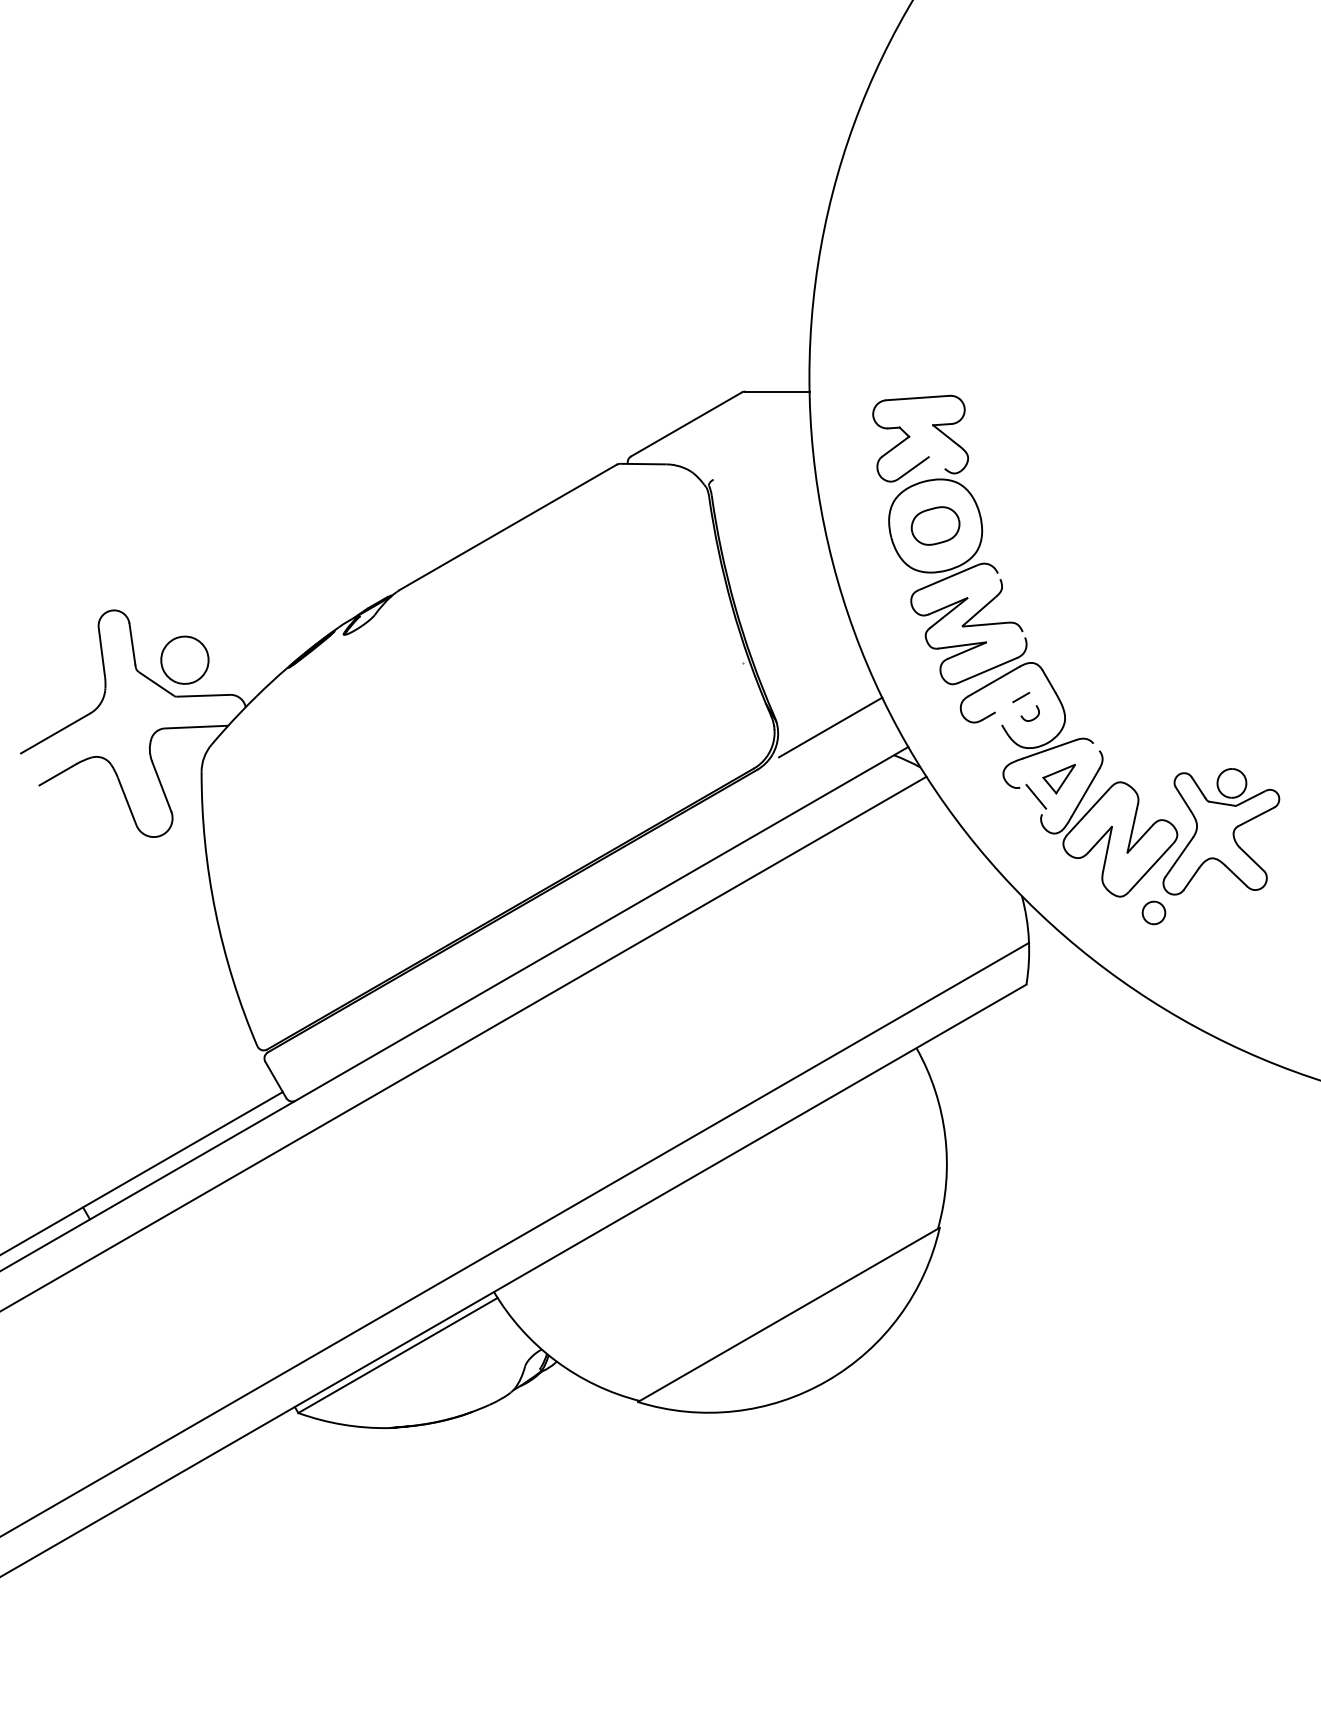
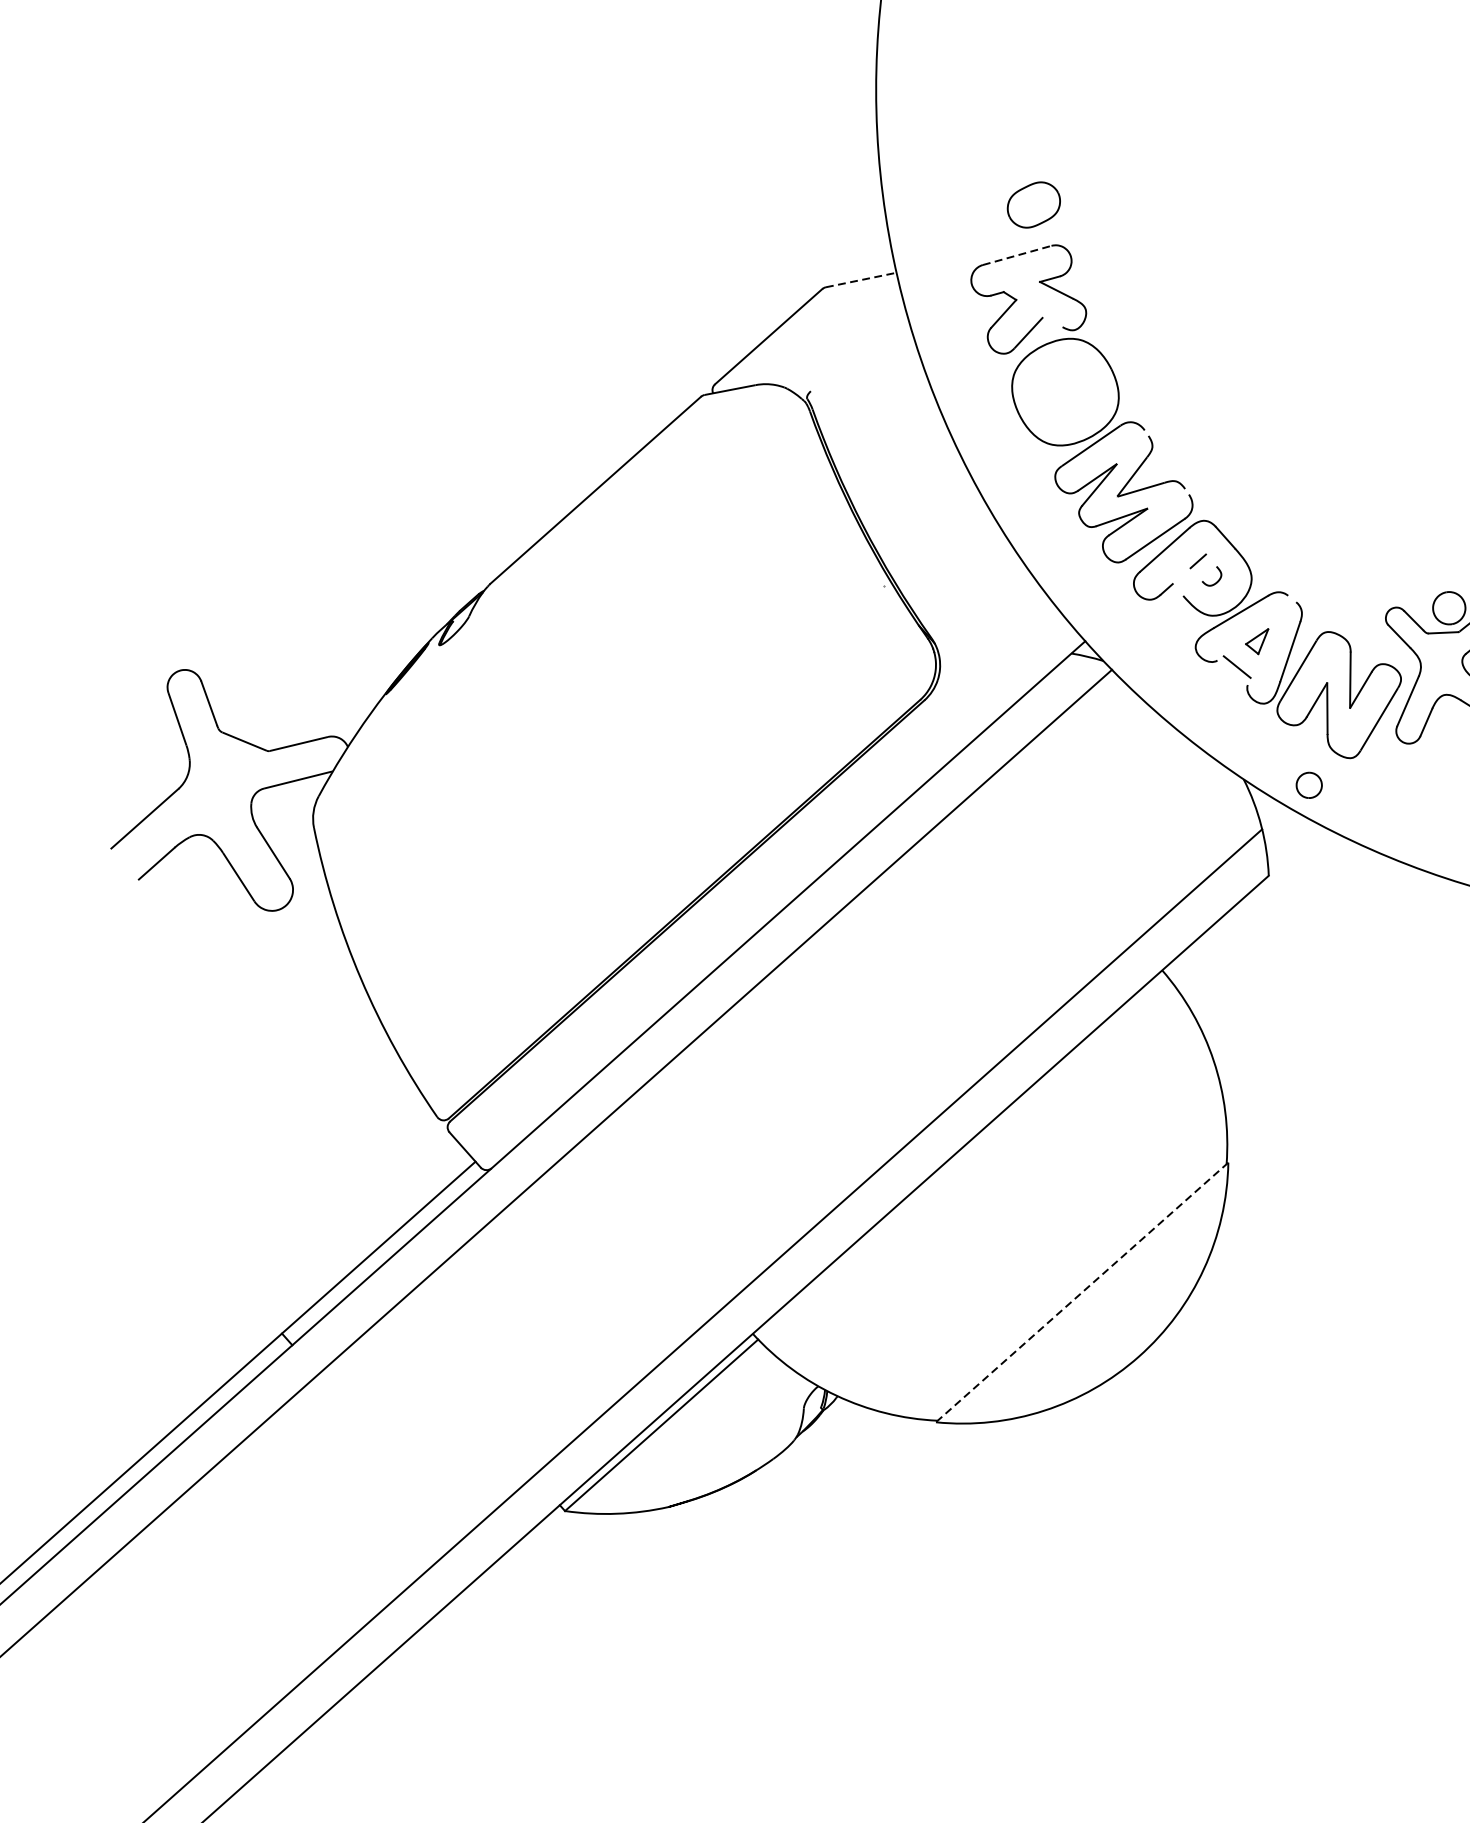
line: (777, 391) -> (861, 279), solid -> dashed
line: (917, 398) -> (1016, 256), solid -> dashed
part: (935, 525) -> (1033, 204), moved
part: (184, 659) -> (269, 708), removed
line: (830, 727) -> (995, 637), removed
part: (1058, 779) -> (1257, 643), size x0.7
part: (1153, 912) -> (1308, 784), moved
line: (788, 1315) -> (1081, 1293), solid -> dashed

